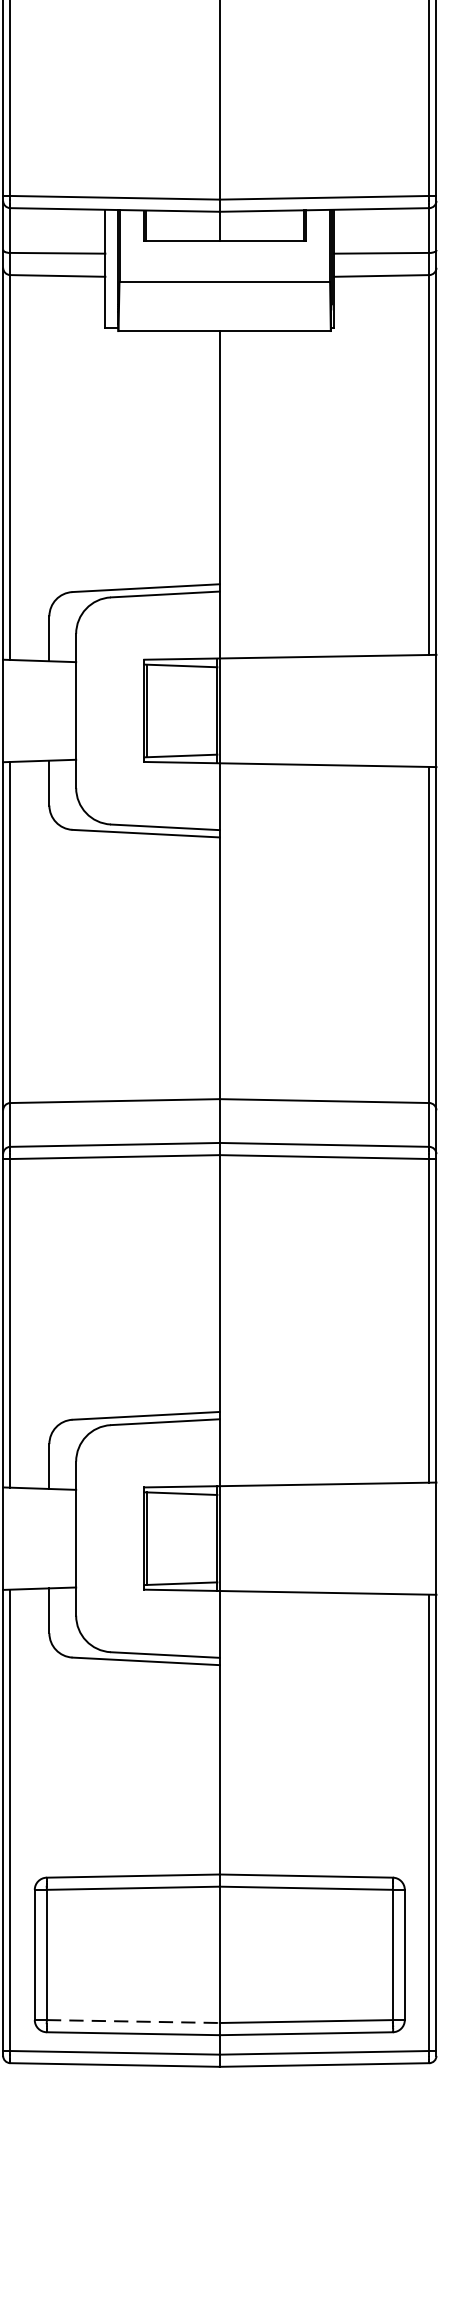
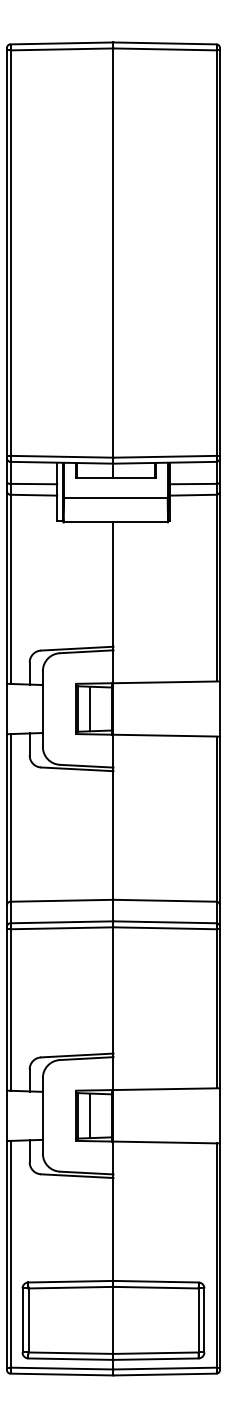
line: (171, 709) -> (89, 708), added
line: (171, 1537) -> (89, 1115), added
line: (134, 2022) -> (71, 1353), dashed -> solid

